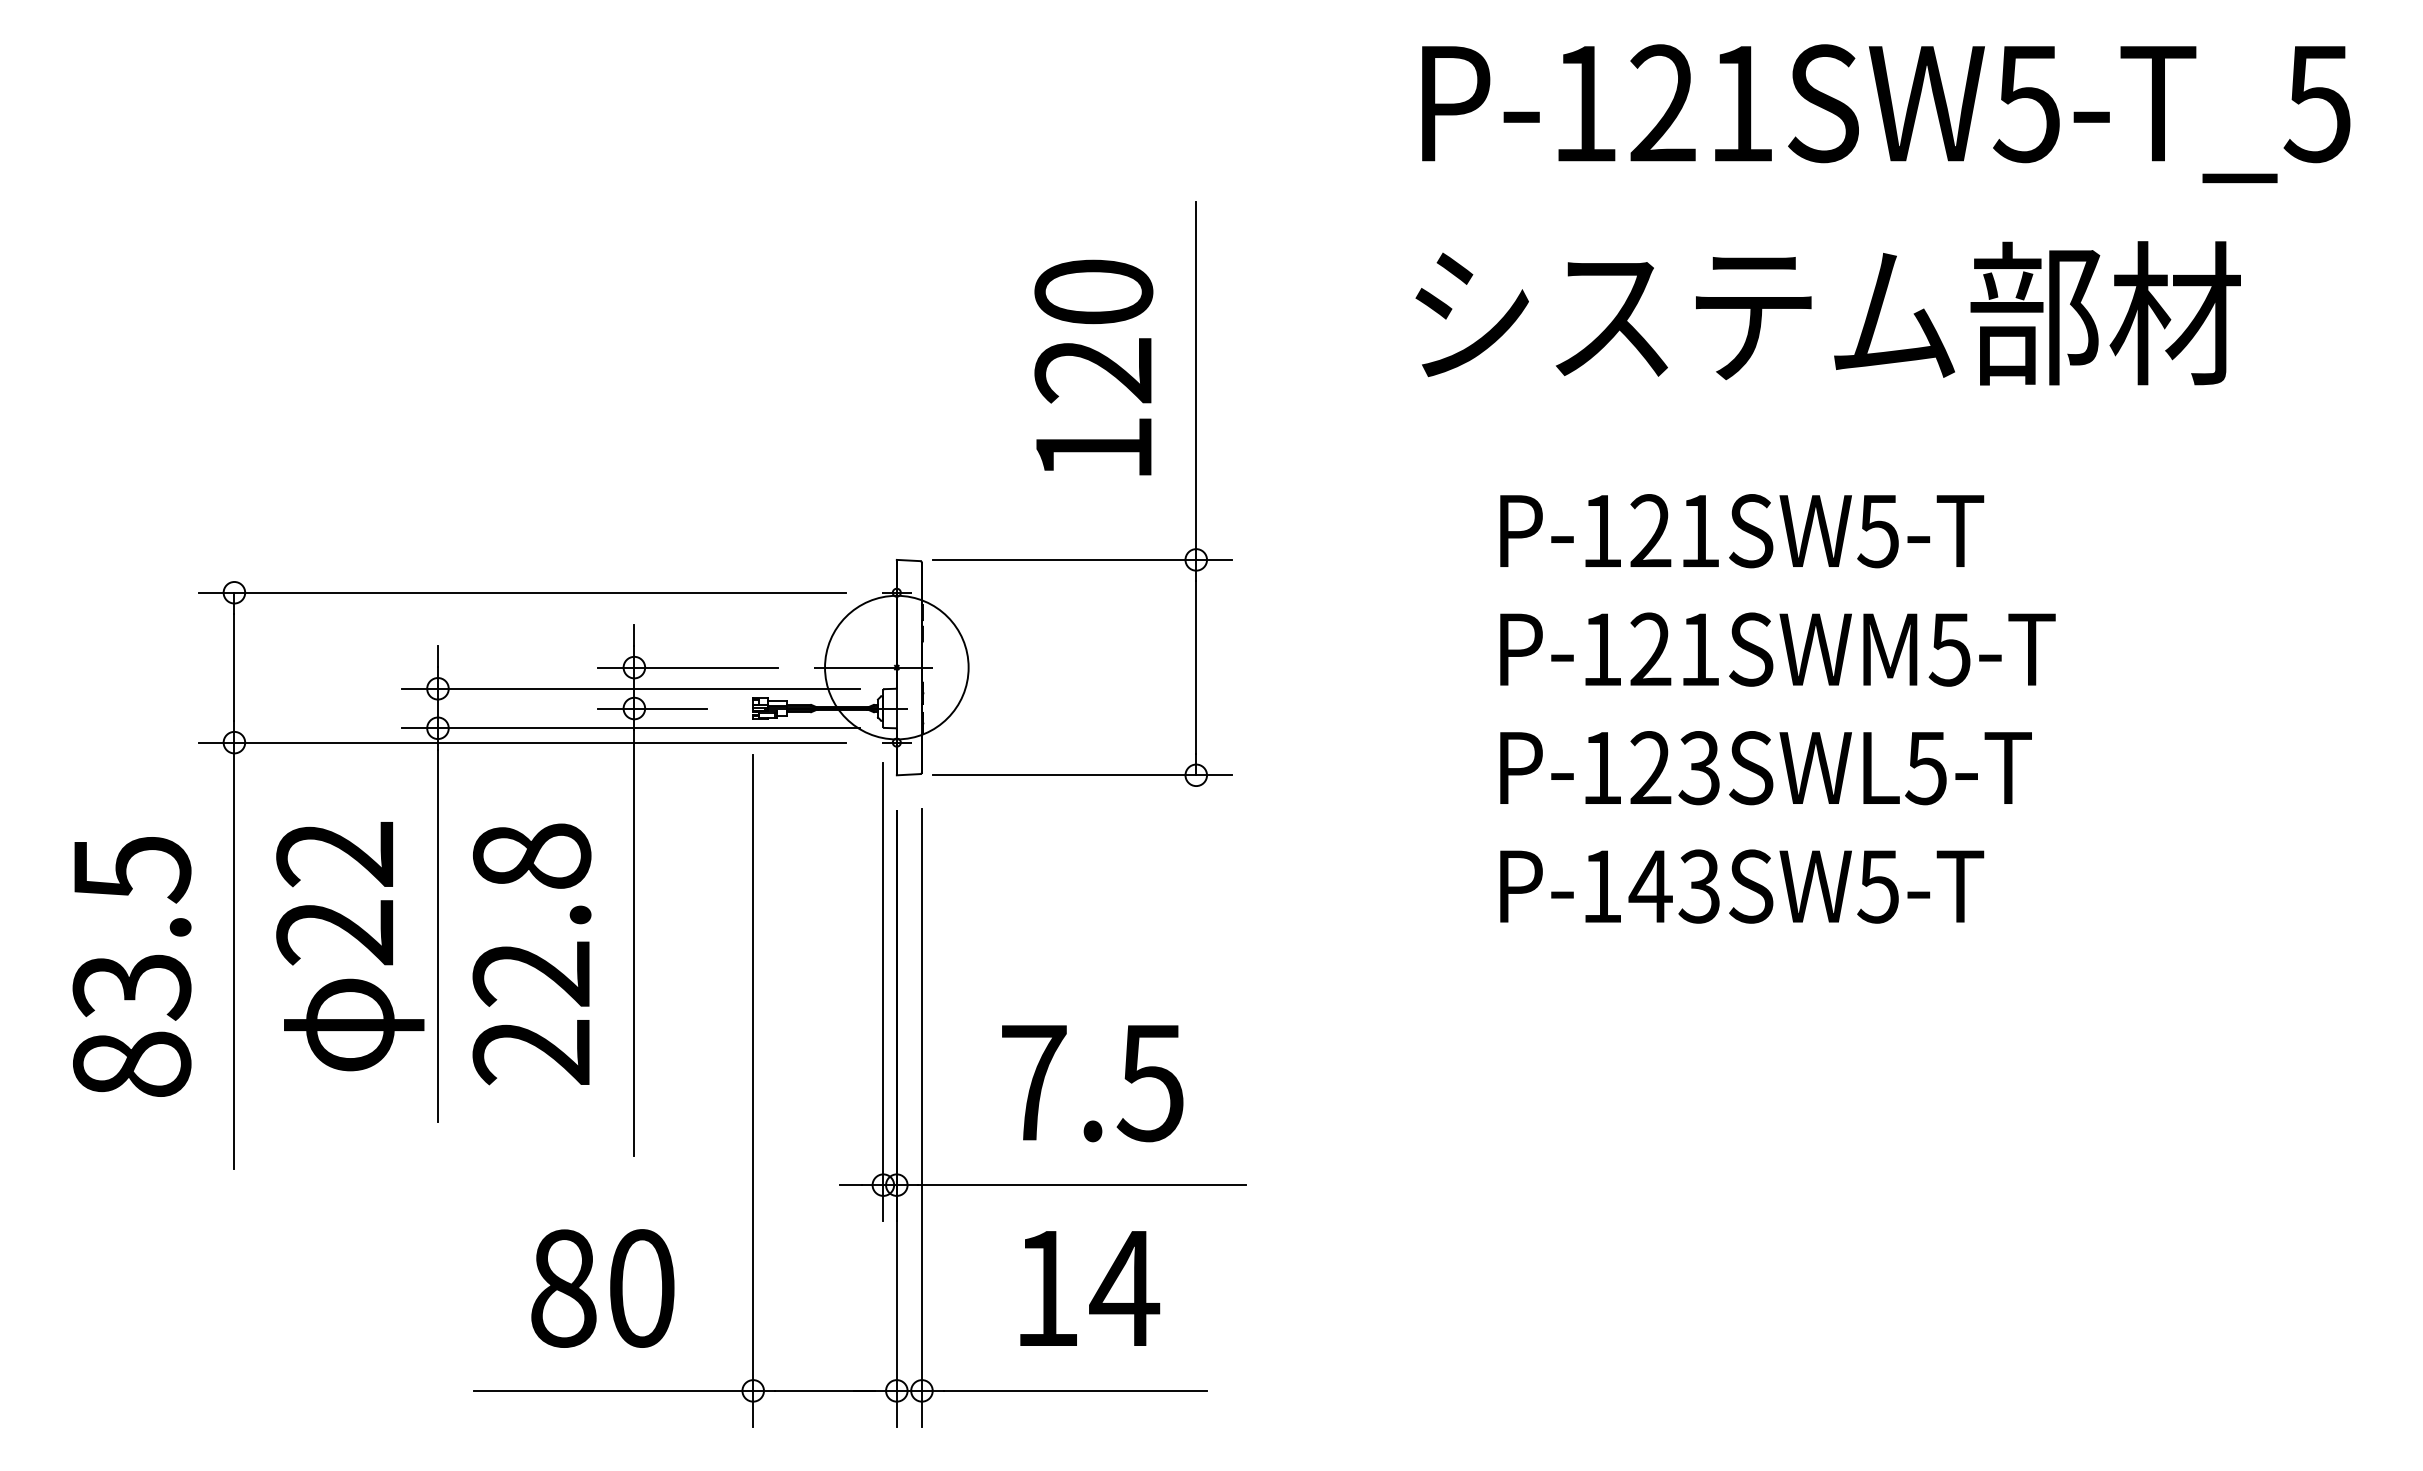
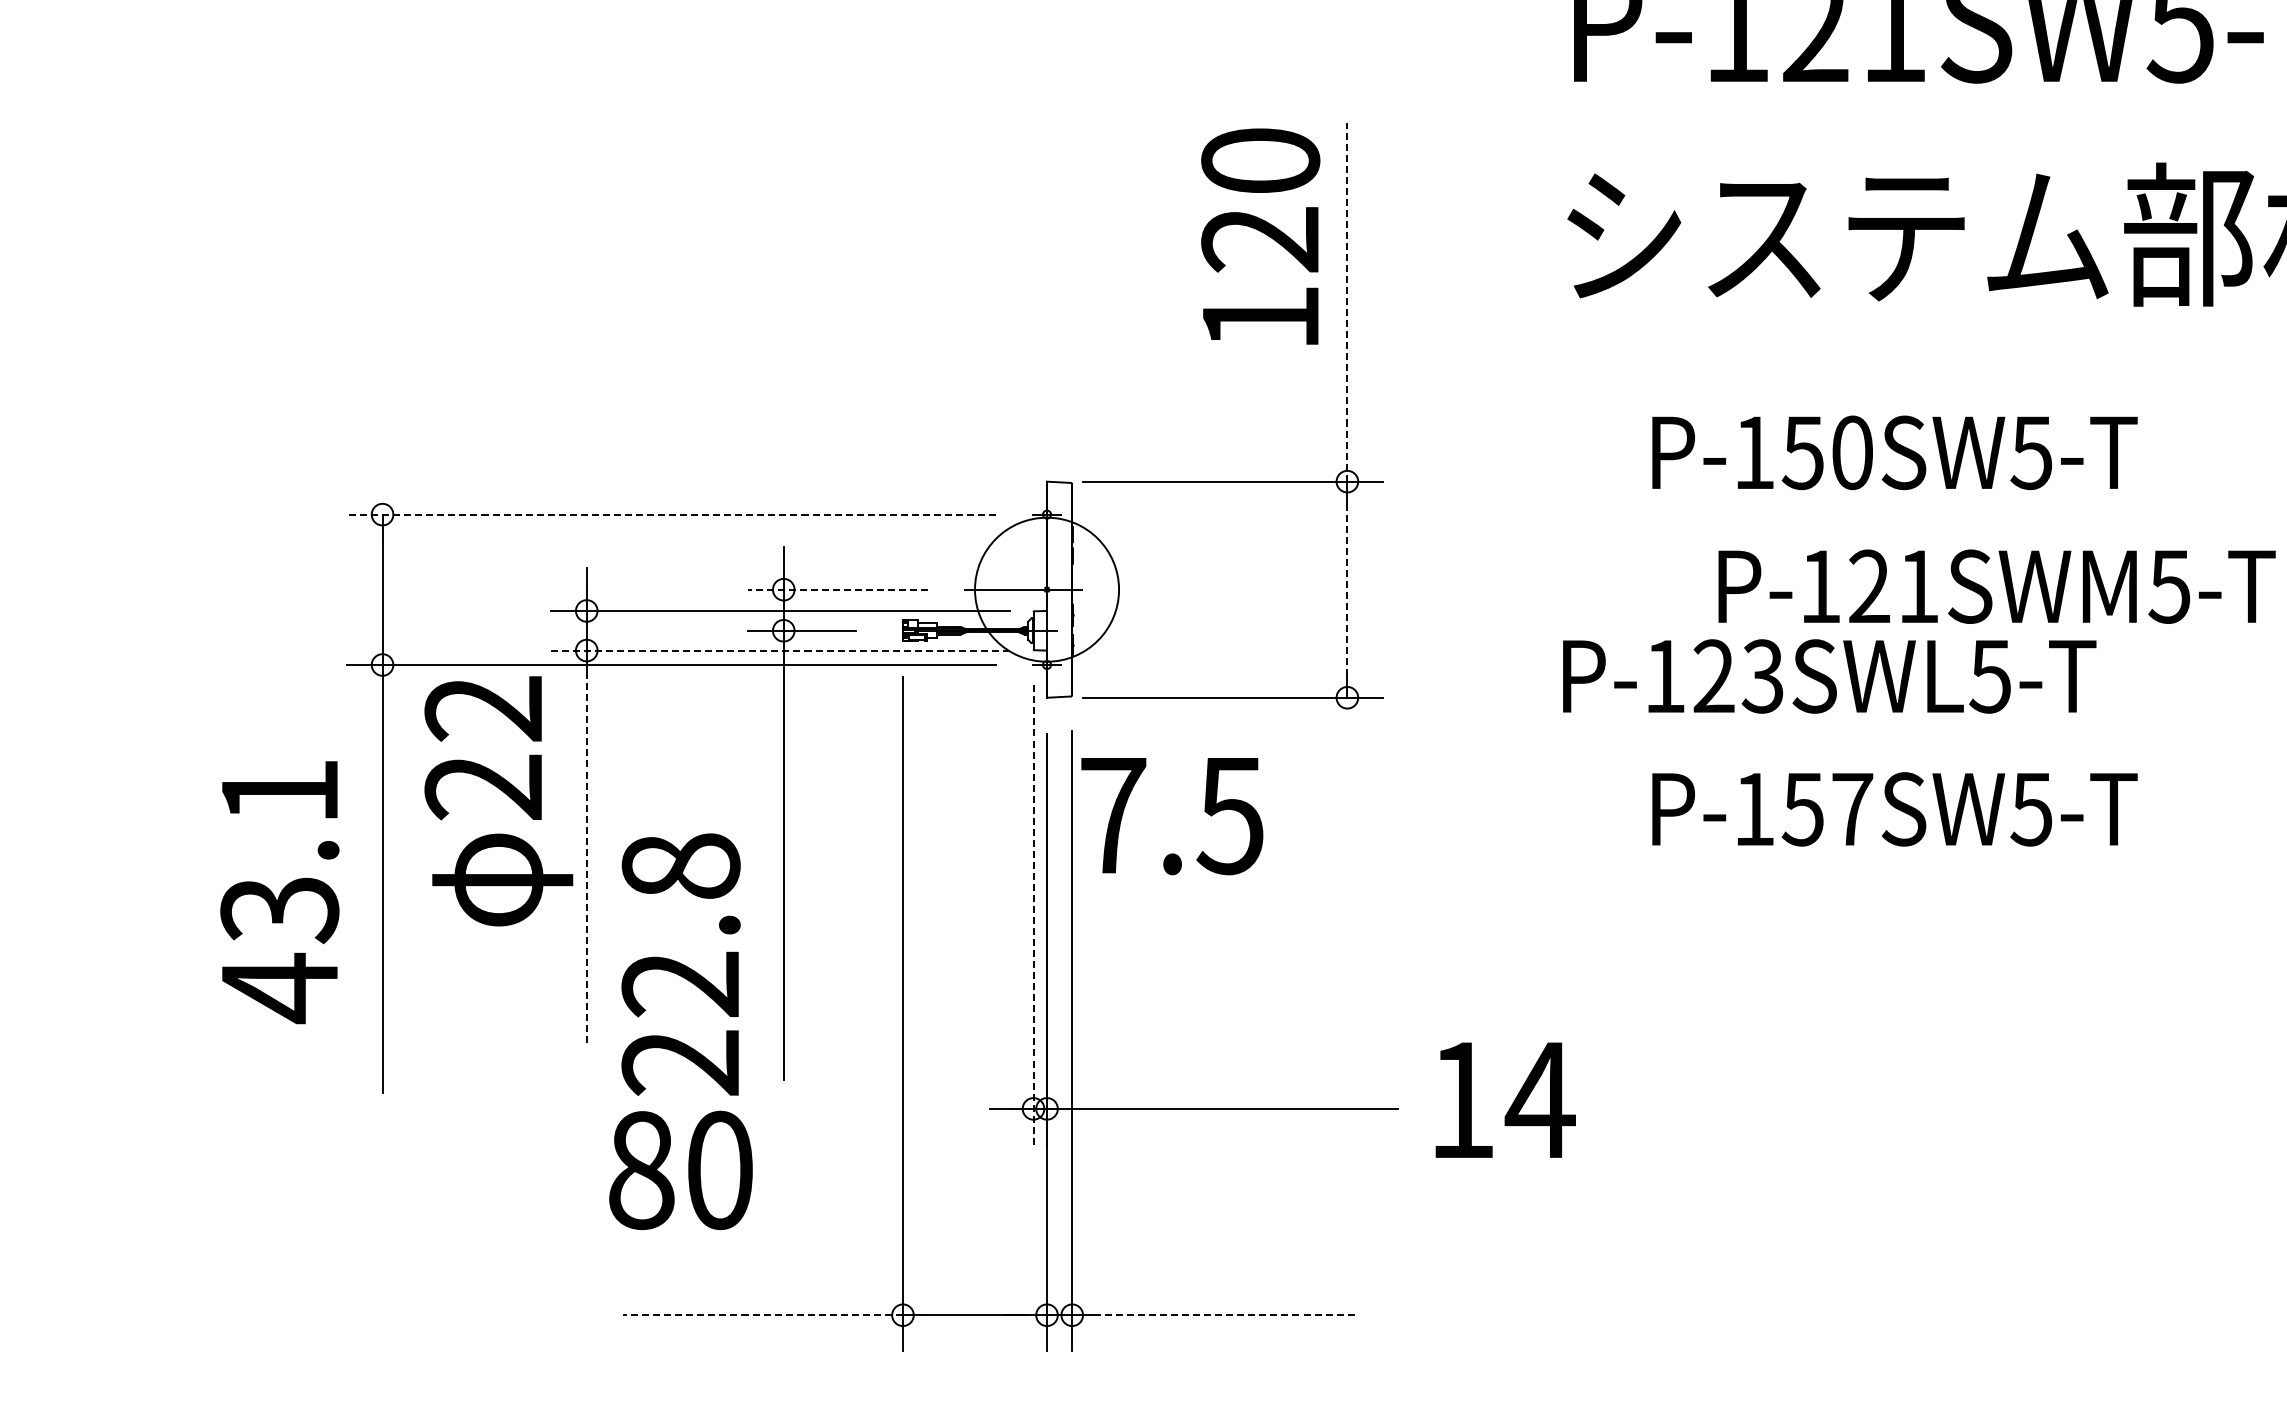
text: (1093, 367) -> (1260, 236), moved
line: (1196, 381) -> (1347, 302), solid -> dashed
text: (1674, 531) -> (1827, 453), P-121SW5-T -> P-150SW5-T
line: (522, 592) -> (671, 514), solid -> dashed
text: (1777, 649) -> (1996, 586), moved
line: (688, 667) -> (838, 589), solid -> dashed
line: (1196, 667) -> (1347, 589), solid -> dashed
line: (631, 728) -> (780, 650), solid -> dashed
text: (1765, 768) -> (1829, 676), moved
text: (1674, 886) -> (1827, 809), P-143SW5-T -> P-157SW5-T
line: (437, 936) -> (586, 859), solid -> dashed
text: (350, 946) -> (499, 801), moved
text: (531, 954) -> (680, 964), moved
text: (132, 968) -> (280, 891), 83.5 -> 43.1
line: (883, 992) -> (1033, 915), solid -> dashed
text: (1092, 1083) -> (1172, 816), moved
text: (602, 1288) -> (680, 1170), moved
text: (1090, 1288) -> (1506, 1100), moved
line: (613, 1390) -> (762, 1314), solid -> dashed
line: (1075, 1390) -> (1226, 1314), solid -> dashed

